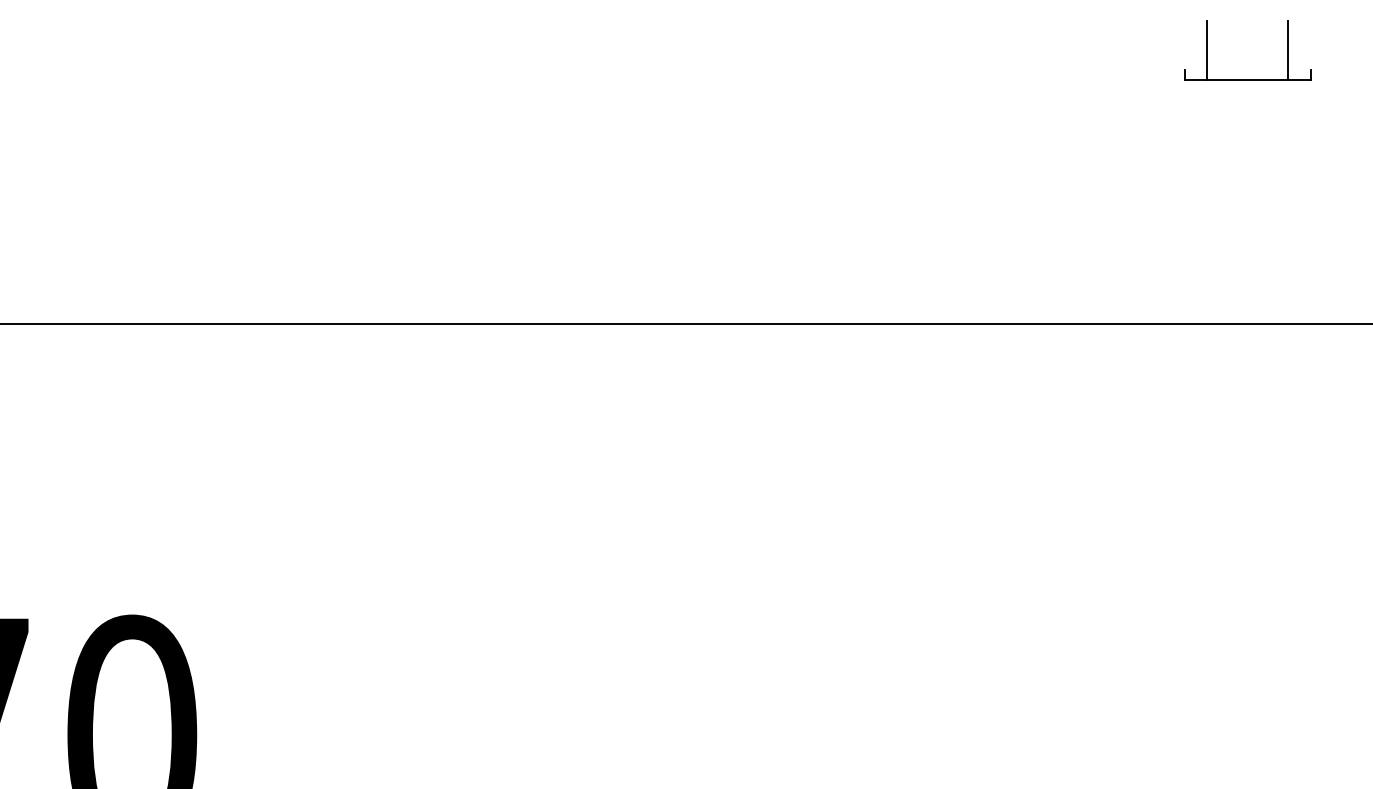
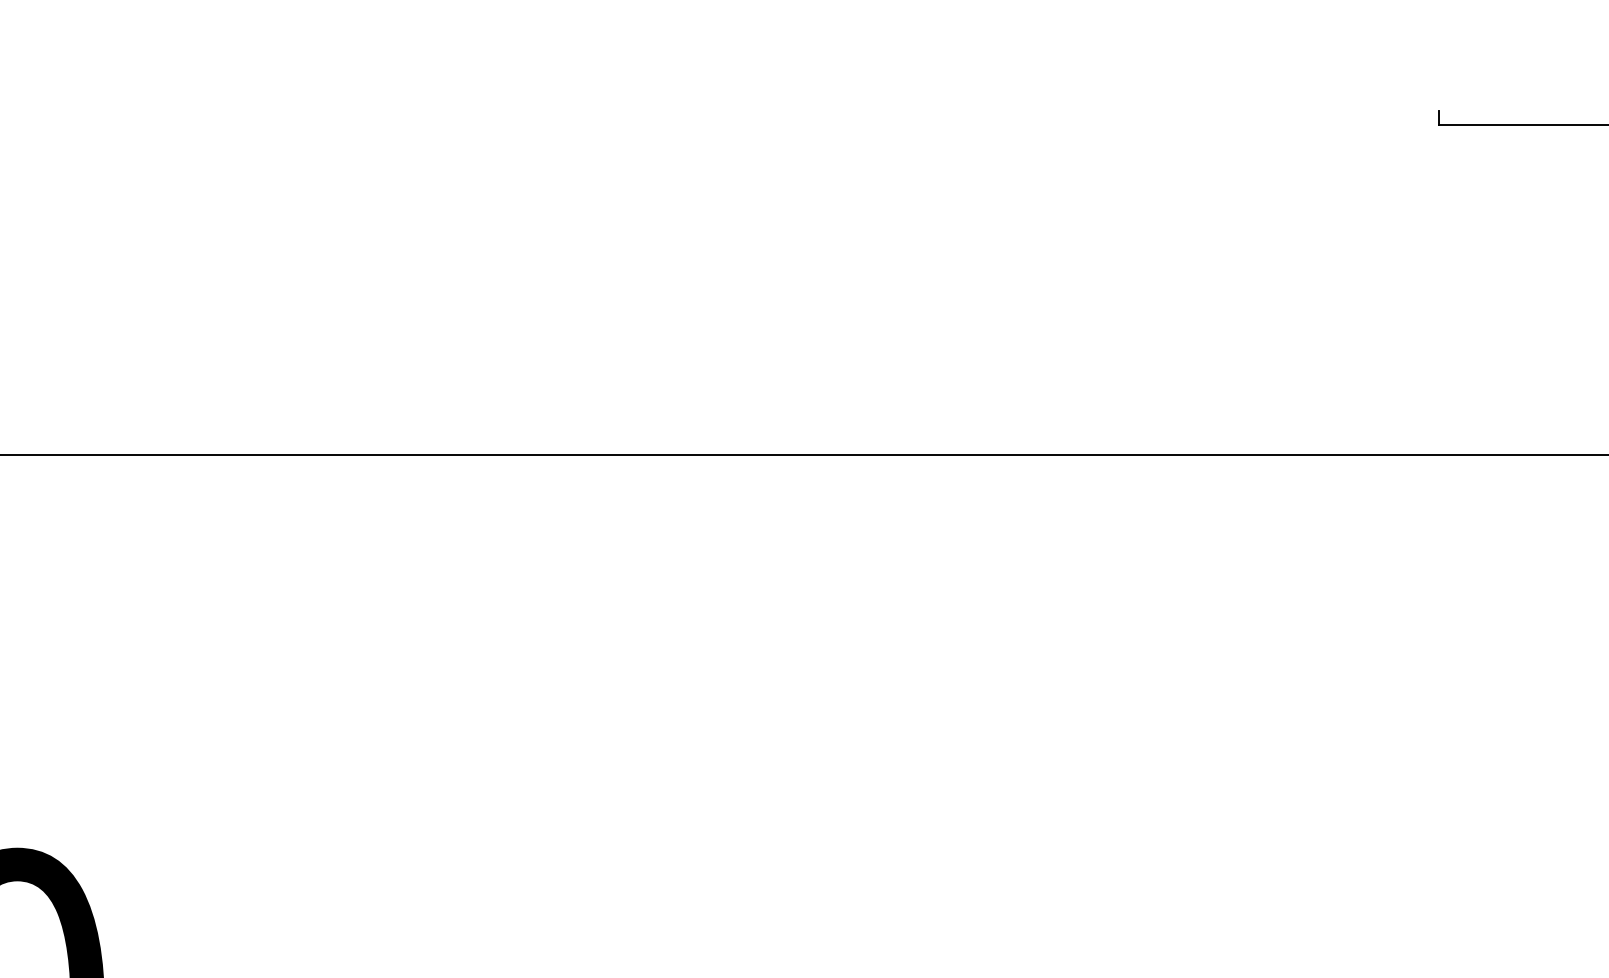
line: (1207, 49) -> (1470, 84), removed
line: (1287, 49) -> (1578, 84), removed

